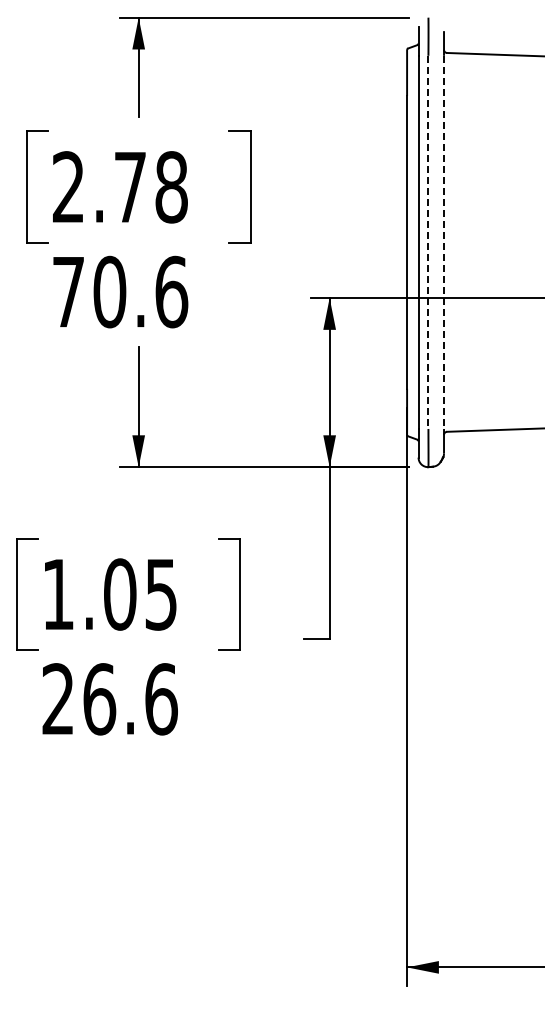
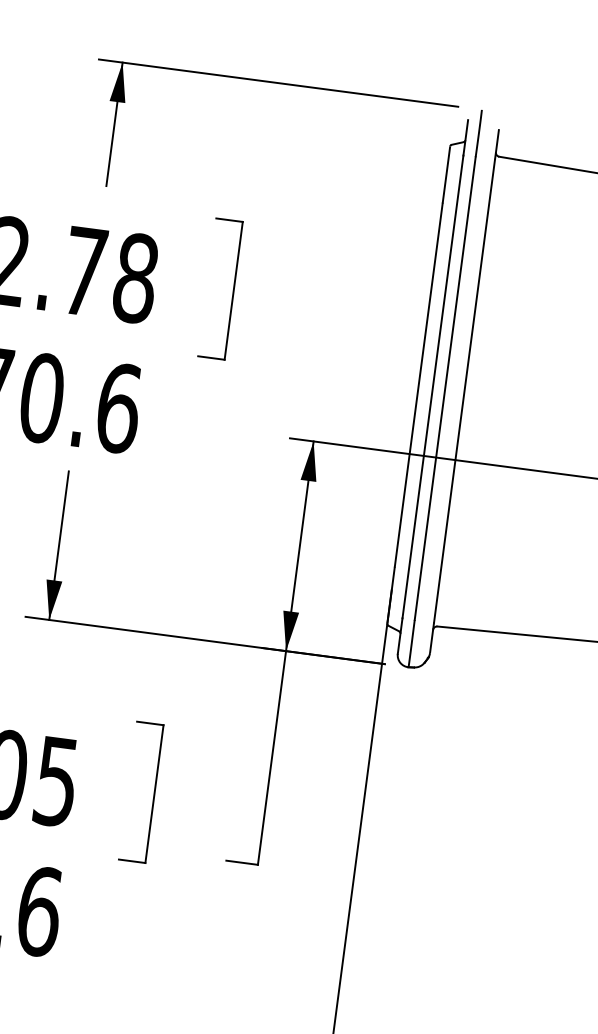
line: (428, 242) -> (445, 388), dashed -> solid
line: (444, 242) -> (465, 391), dashed -> solid

